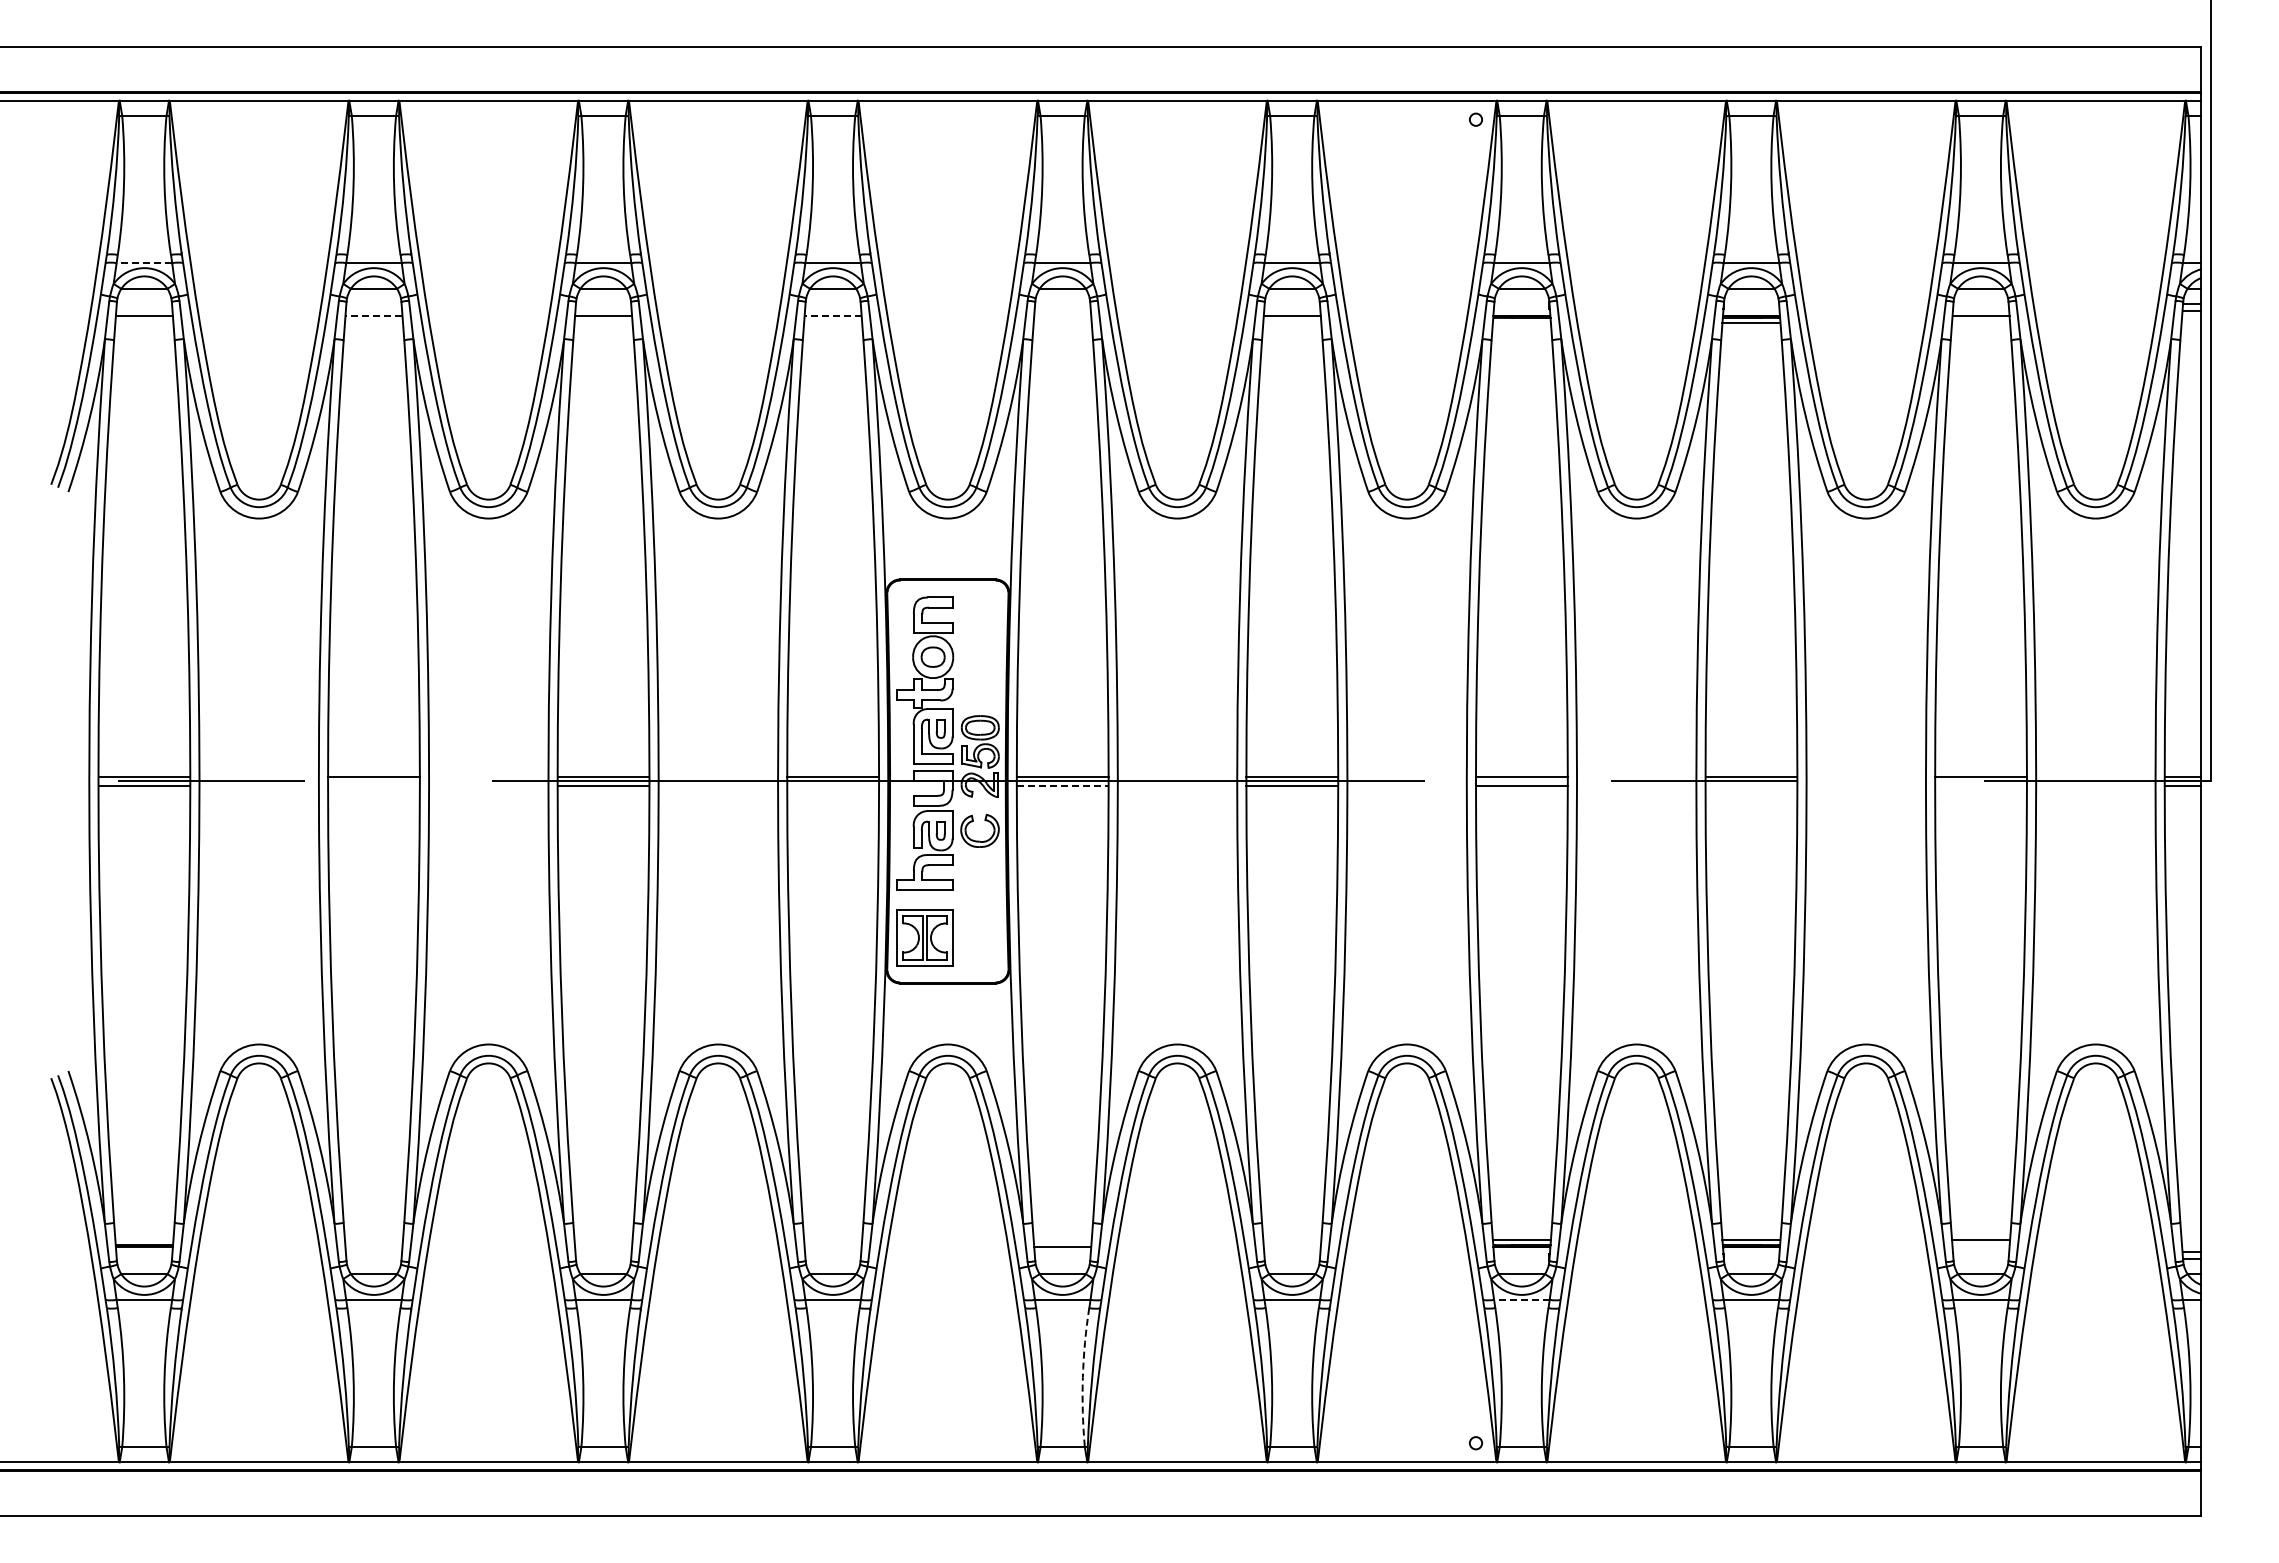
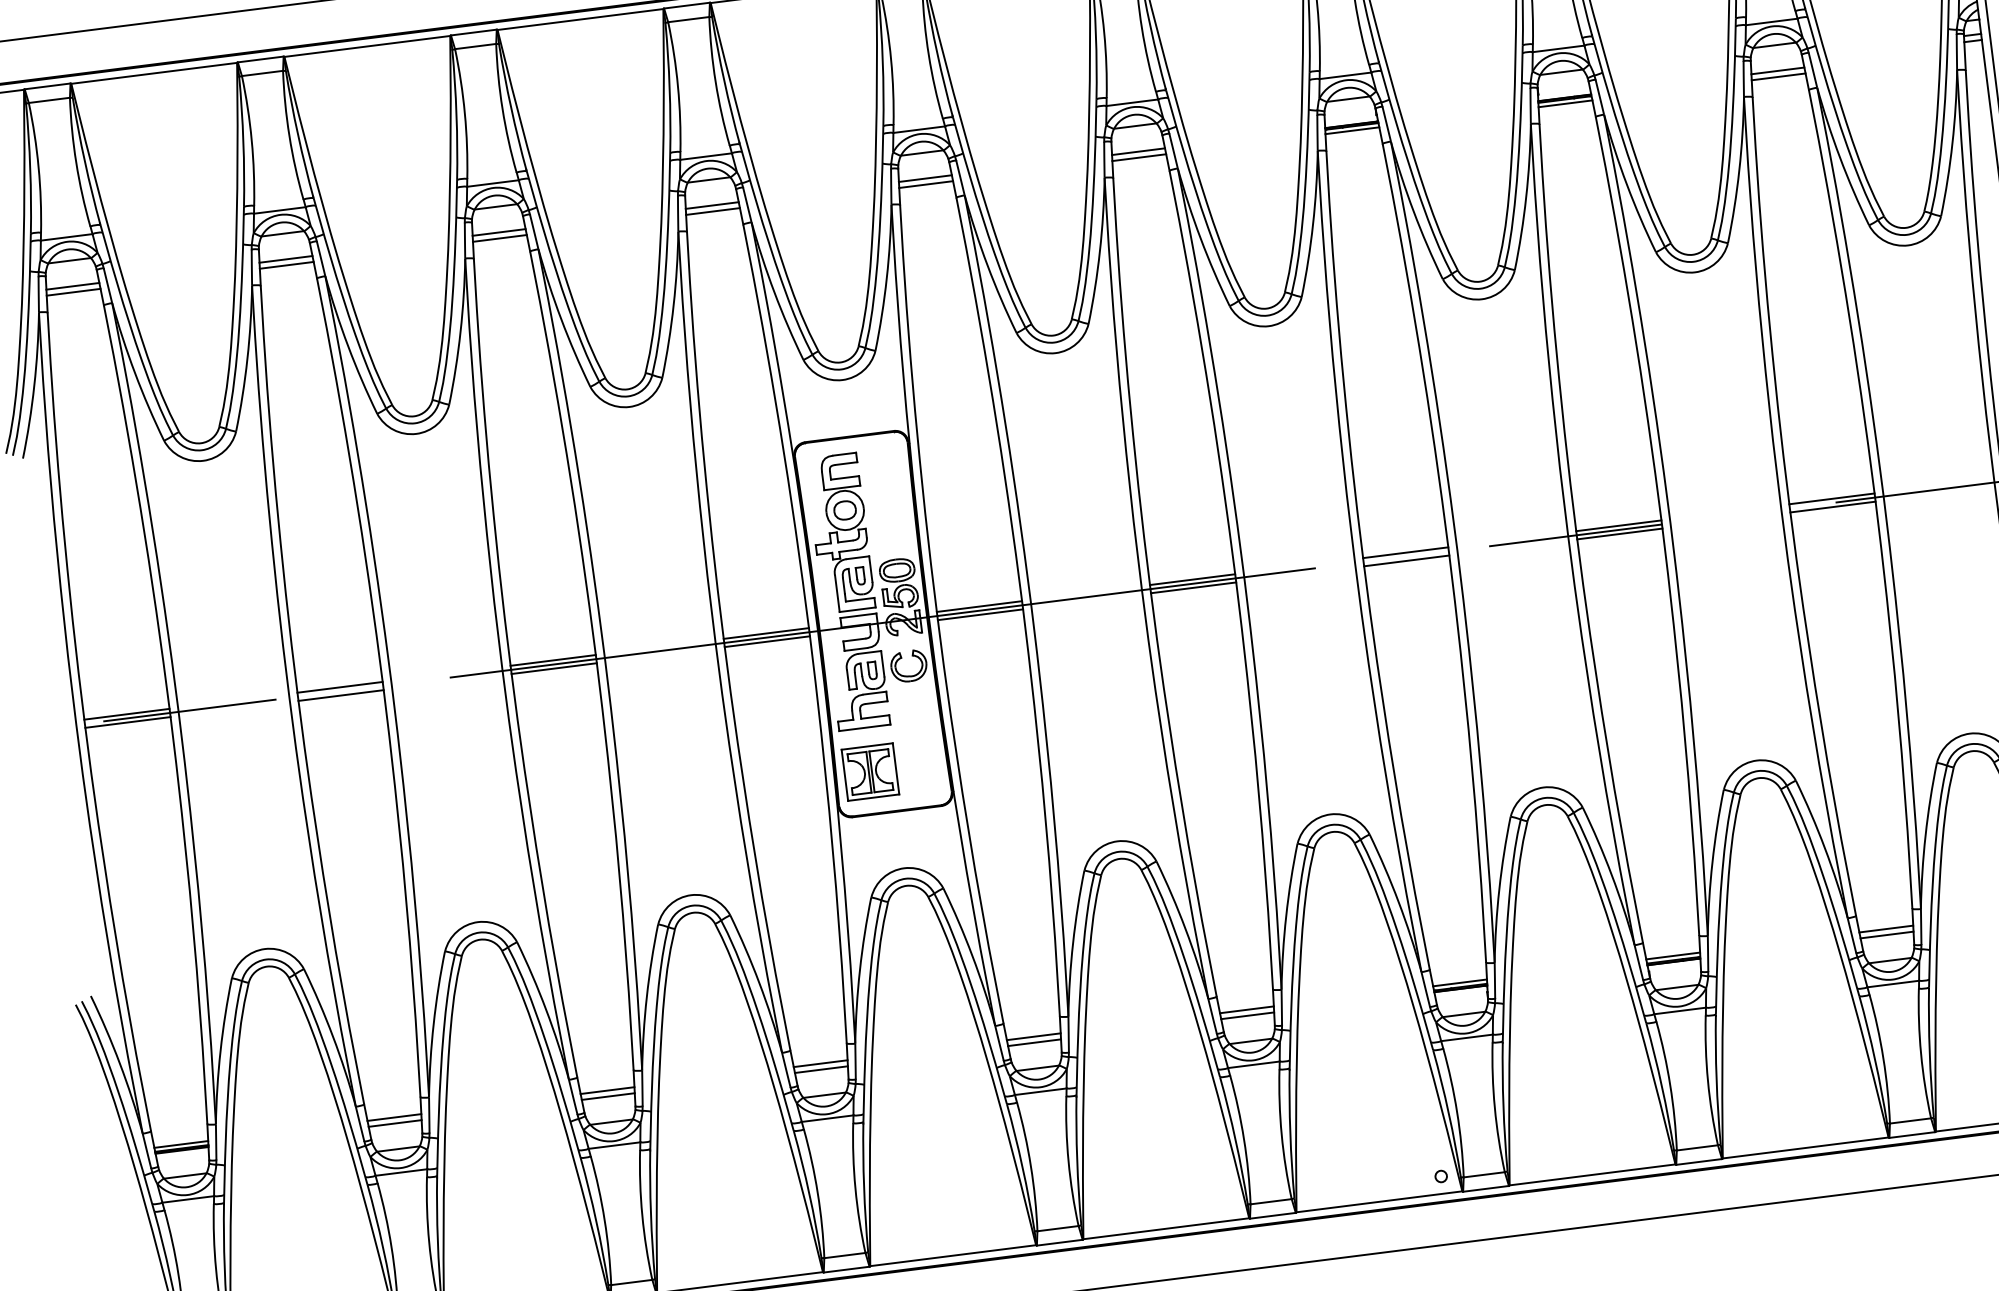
line: (144, 263) -> (66, 237), dashed -> solid
line: (373, 316) -> (285, 259), dashed -> solid
line: (833, 316) -> (712, 205), dashed -> solid
line: (1062, 316) -> (925, 179), added
line: (144, 322) -> (73, 292), added
line: (373, 322) -> (286, 265), added
line: (603, 322) -> (499, 238), added
line: (833, 322) -> (713, 211), added
line: (1062, 322) -> (925, 184), added
line: (1292, 322) -> (1139, 157), added
line: (1521, 322) -> (1352, 130), added
line: (1981, 322) -> (1779, 76), added
line: (373, 785) -> (340, 695), added
line: (832, 785) -> (766, 641), added
line: (1062, 785) -> (980, 614), dashed -> solid
line: (1751, 785) -> (1619, 533), added
line: (1980, 785) -> (1832, 506), added
line: (144, 1240) -> (181, 1144), added
line: (373, 1240) -> (393, 1117), added
line: (603, 1240) -> (607, 1090), added
line: (833, 1240) -> (821, 1063), added
line: (1062, 1240) -> (1033, 1036), added
line: (1292, 1240) -> (1247, 1009), added
line: (373, 1246) -> (394, 1123), added
line: (603, 1246) -> (608, 1096), added
line: (832, 1246) -> (820, 1069), added
line: (1291, 1246) -> (1246, 1015), added
line: (1980, 1246) -> (1886, 934), added
line: (1521, 1299) -> (1466, 1037), dashed -> solid
arc: (1082, 1377) -> (1068, 1161), dashed -> solid

